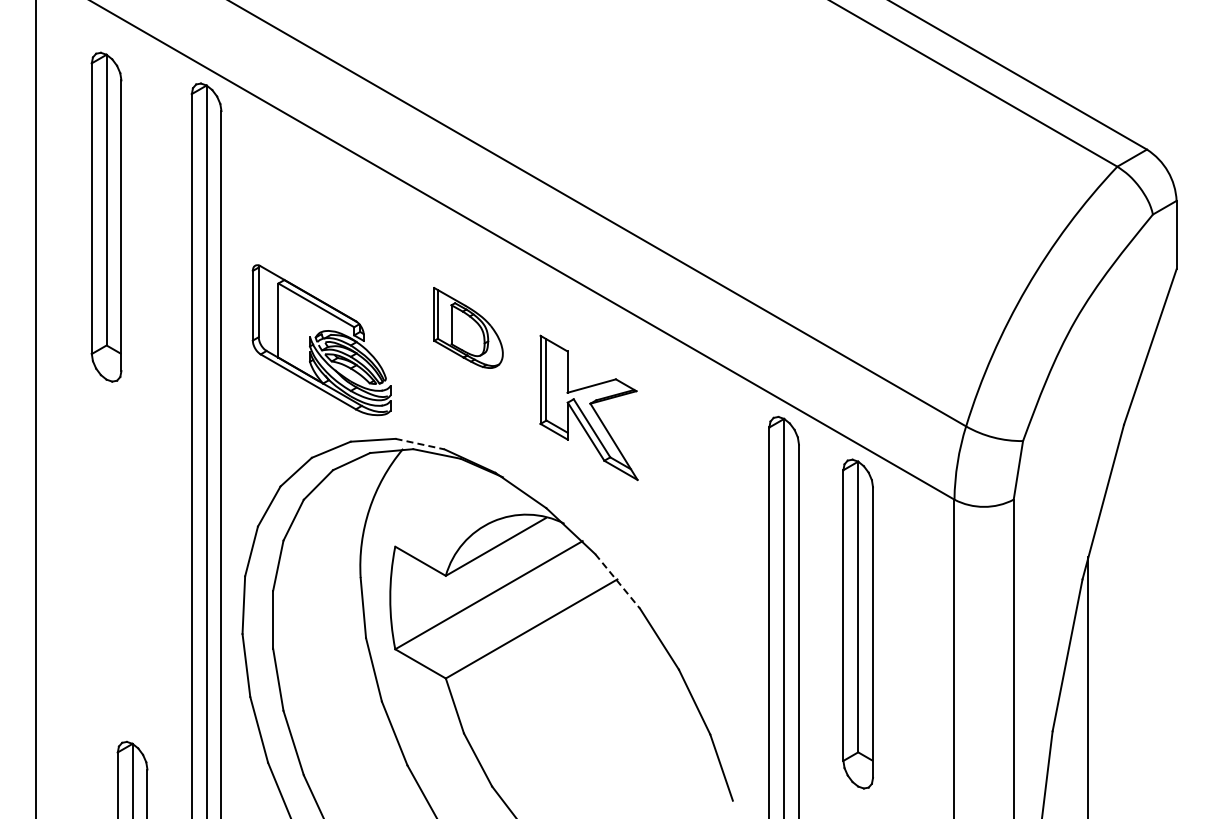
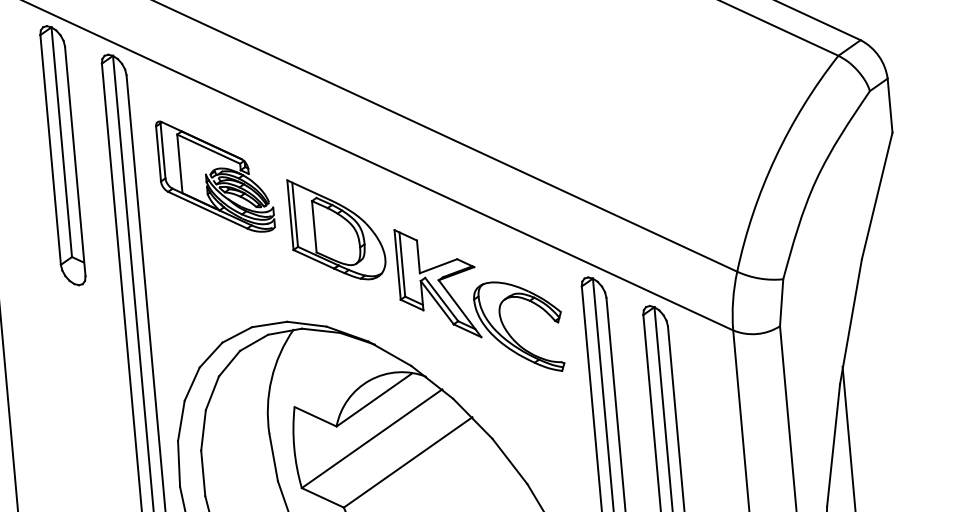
part: (106, 216) -> (62, 155), moved
part: (468, 327) -> (337, 228), size x1.67
part: (321, 340) -> (215, 176), moved
line: (420, 444) -> (307, 324), dashed -> solid
part: (673, 478) -> (509, 333), added
line: (618, 581) -> (473, 418), dashed -> solid

